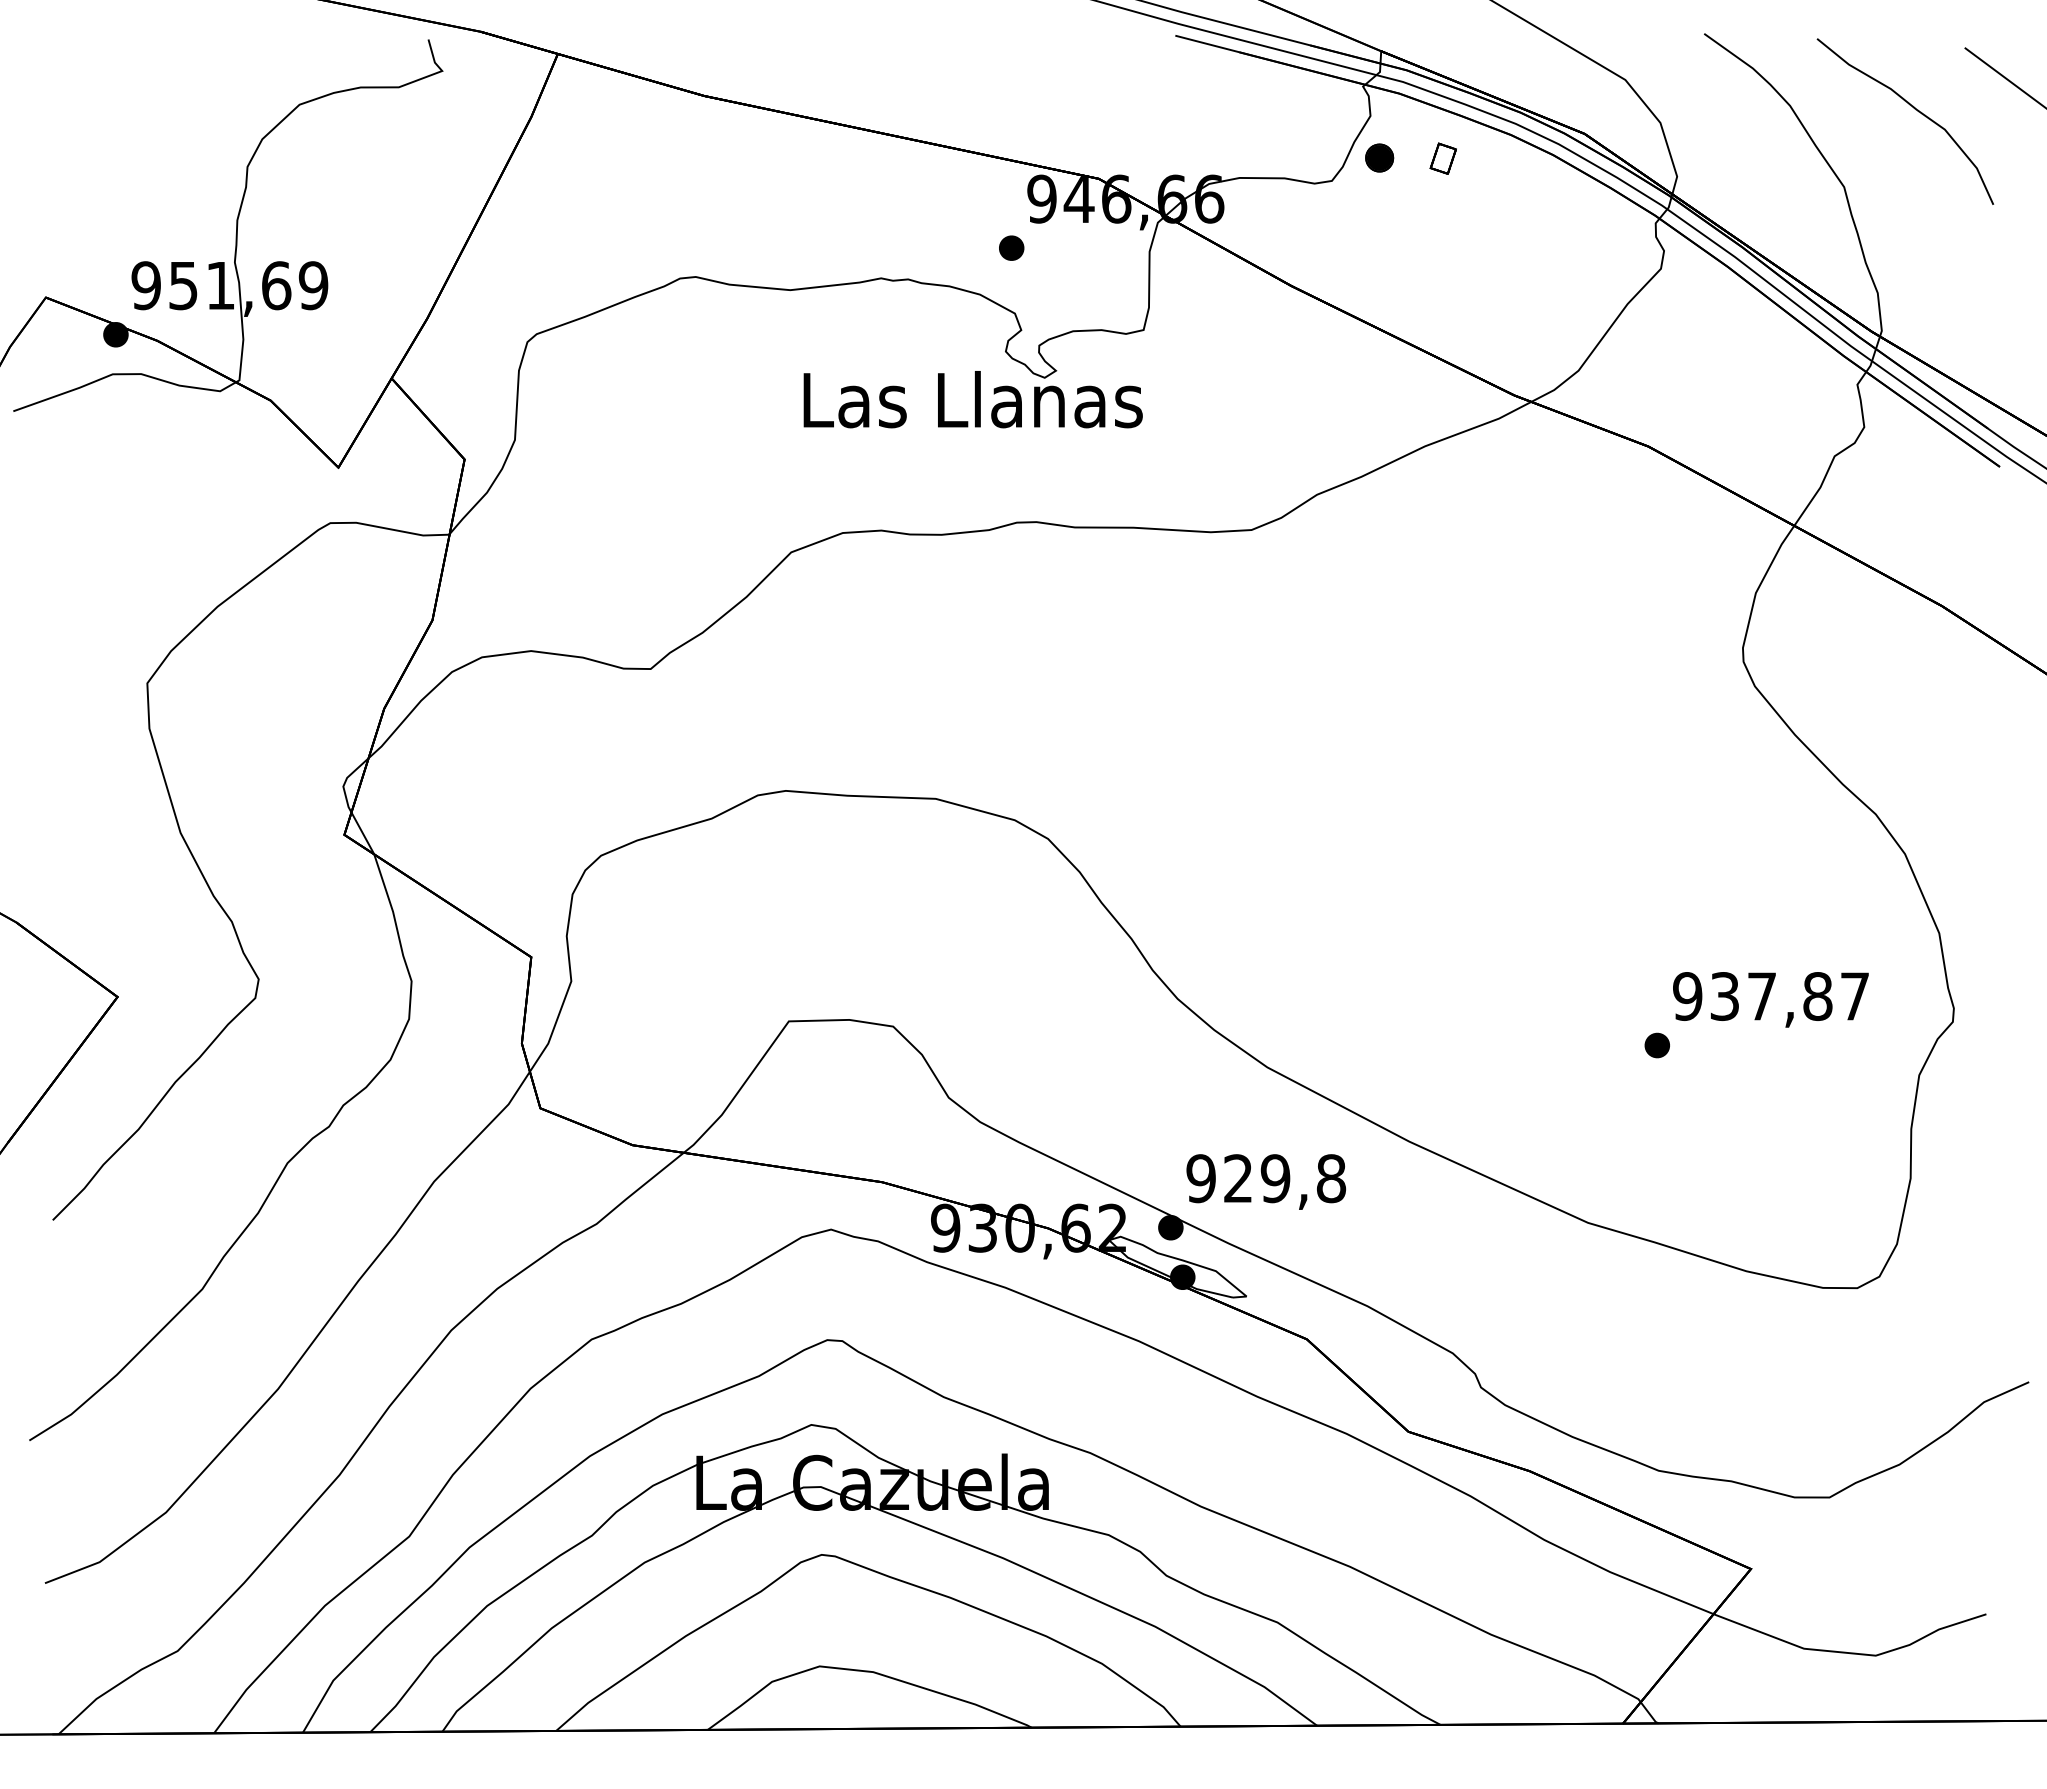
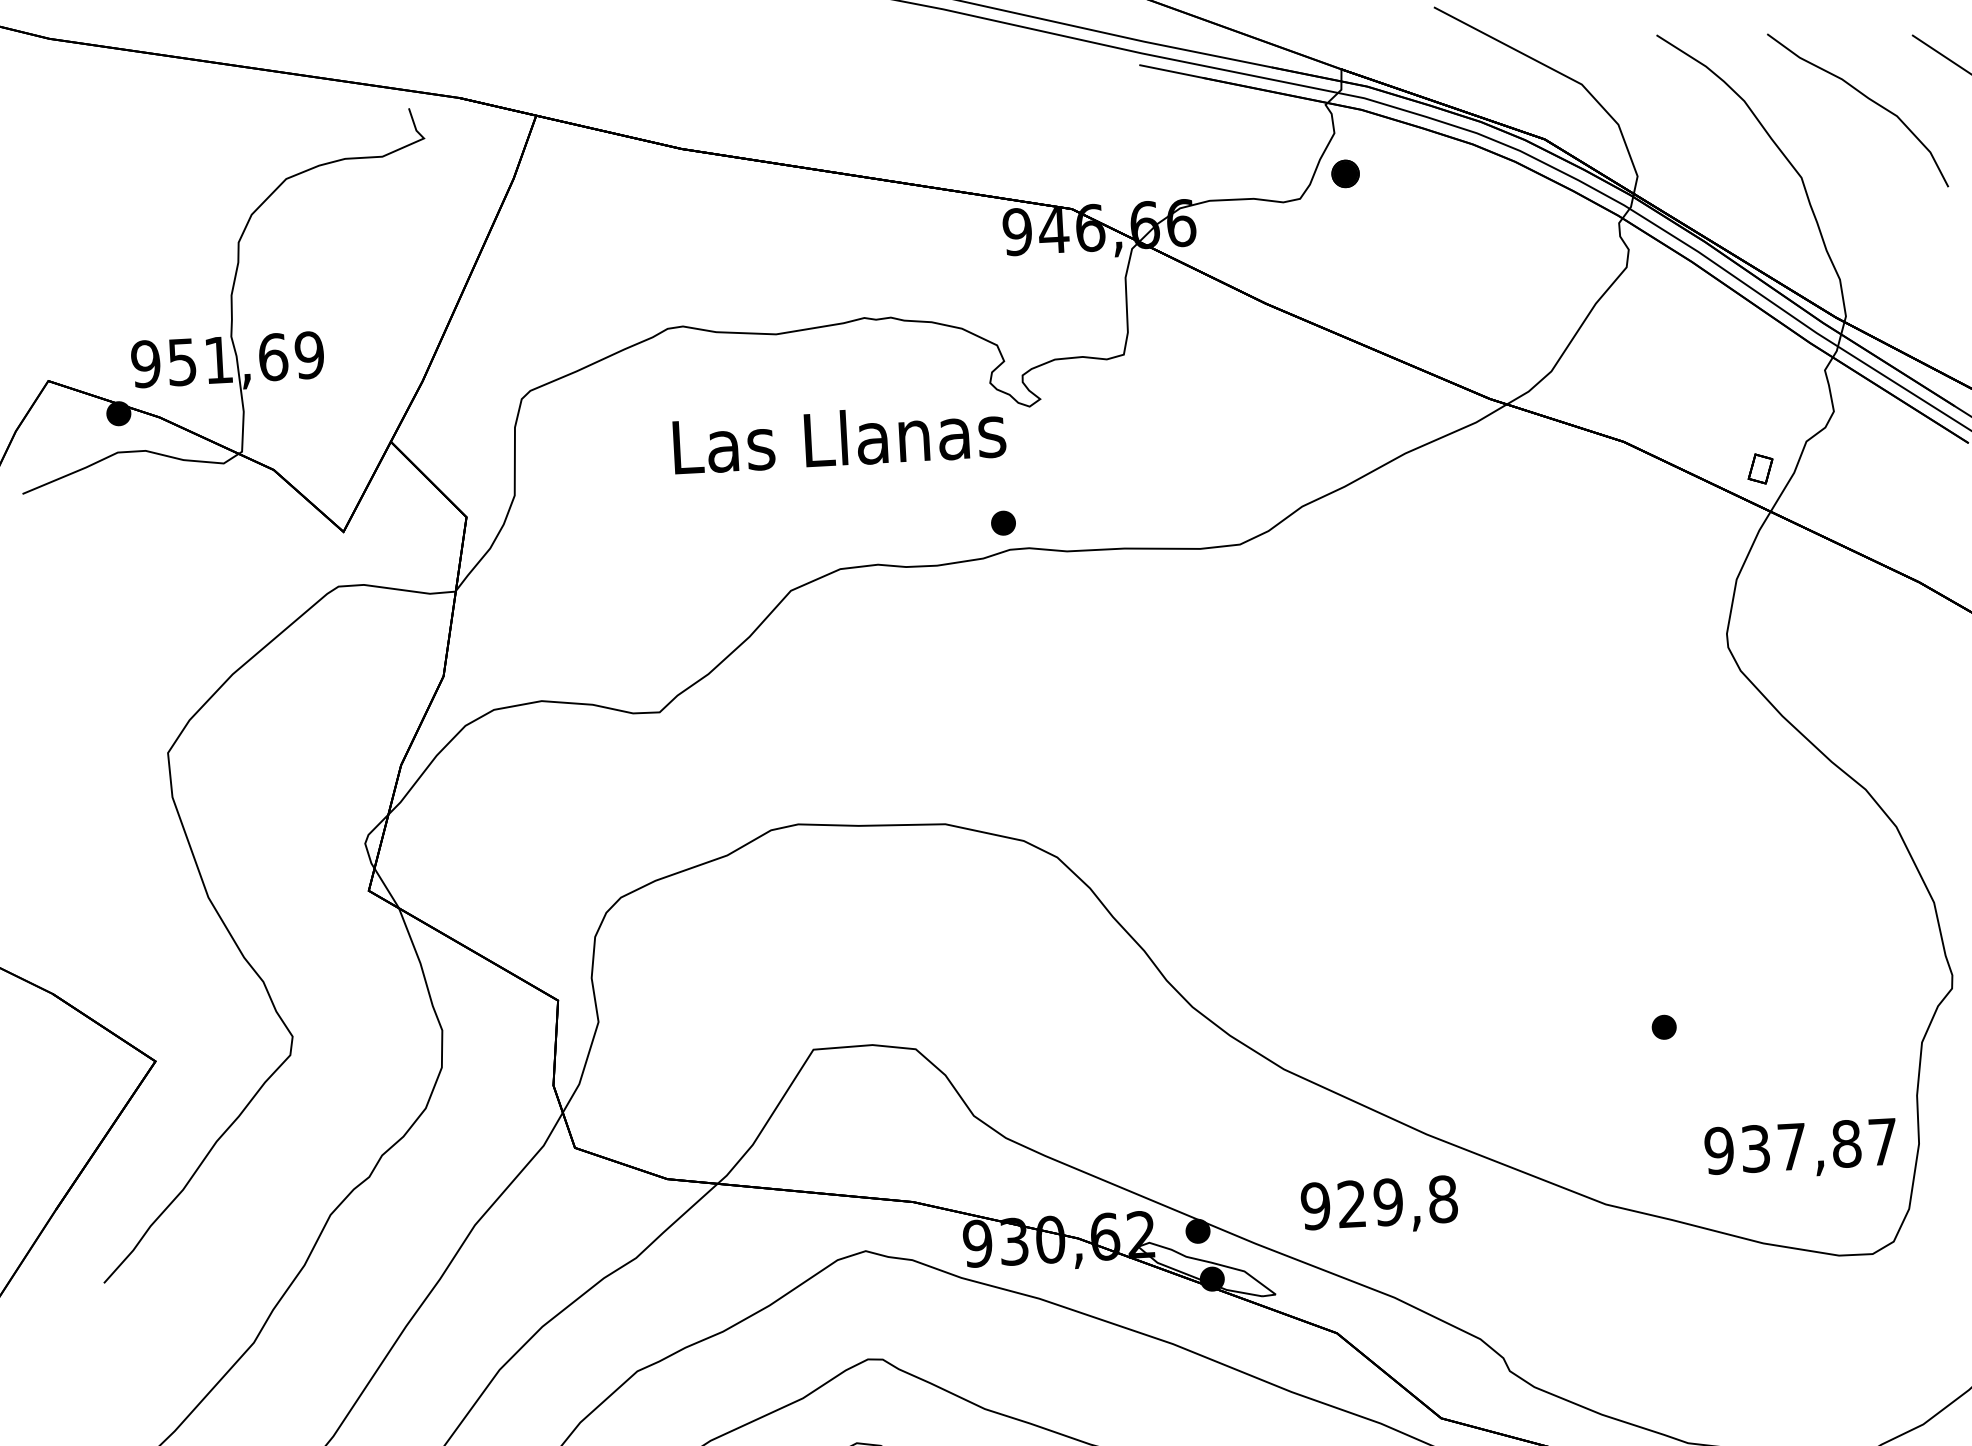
part: (1442, 158) -> (1759, 468), moved
part: (1011, 247) -> (1003, 522), moved
text: (972, 399) -> (838, 438), moved
text: (1770, 999) -> (1800, 1149), moved
text: (1266, 1181) -> (1379, 1205), moved

